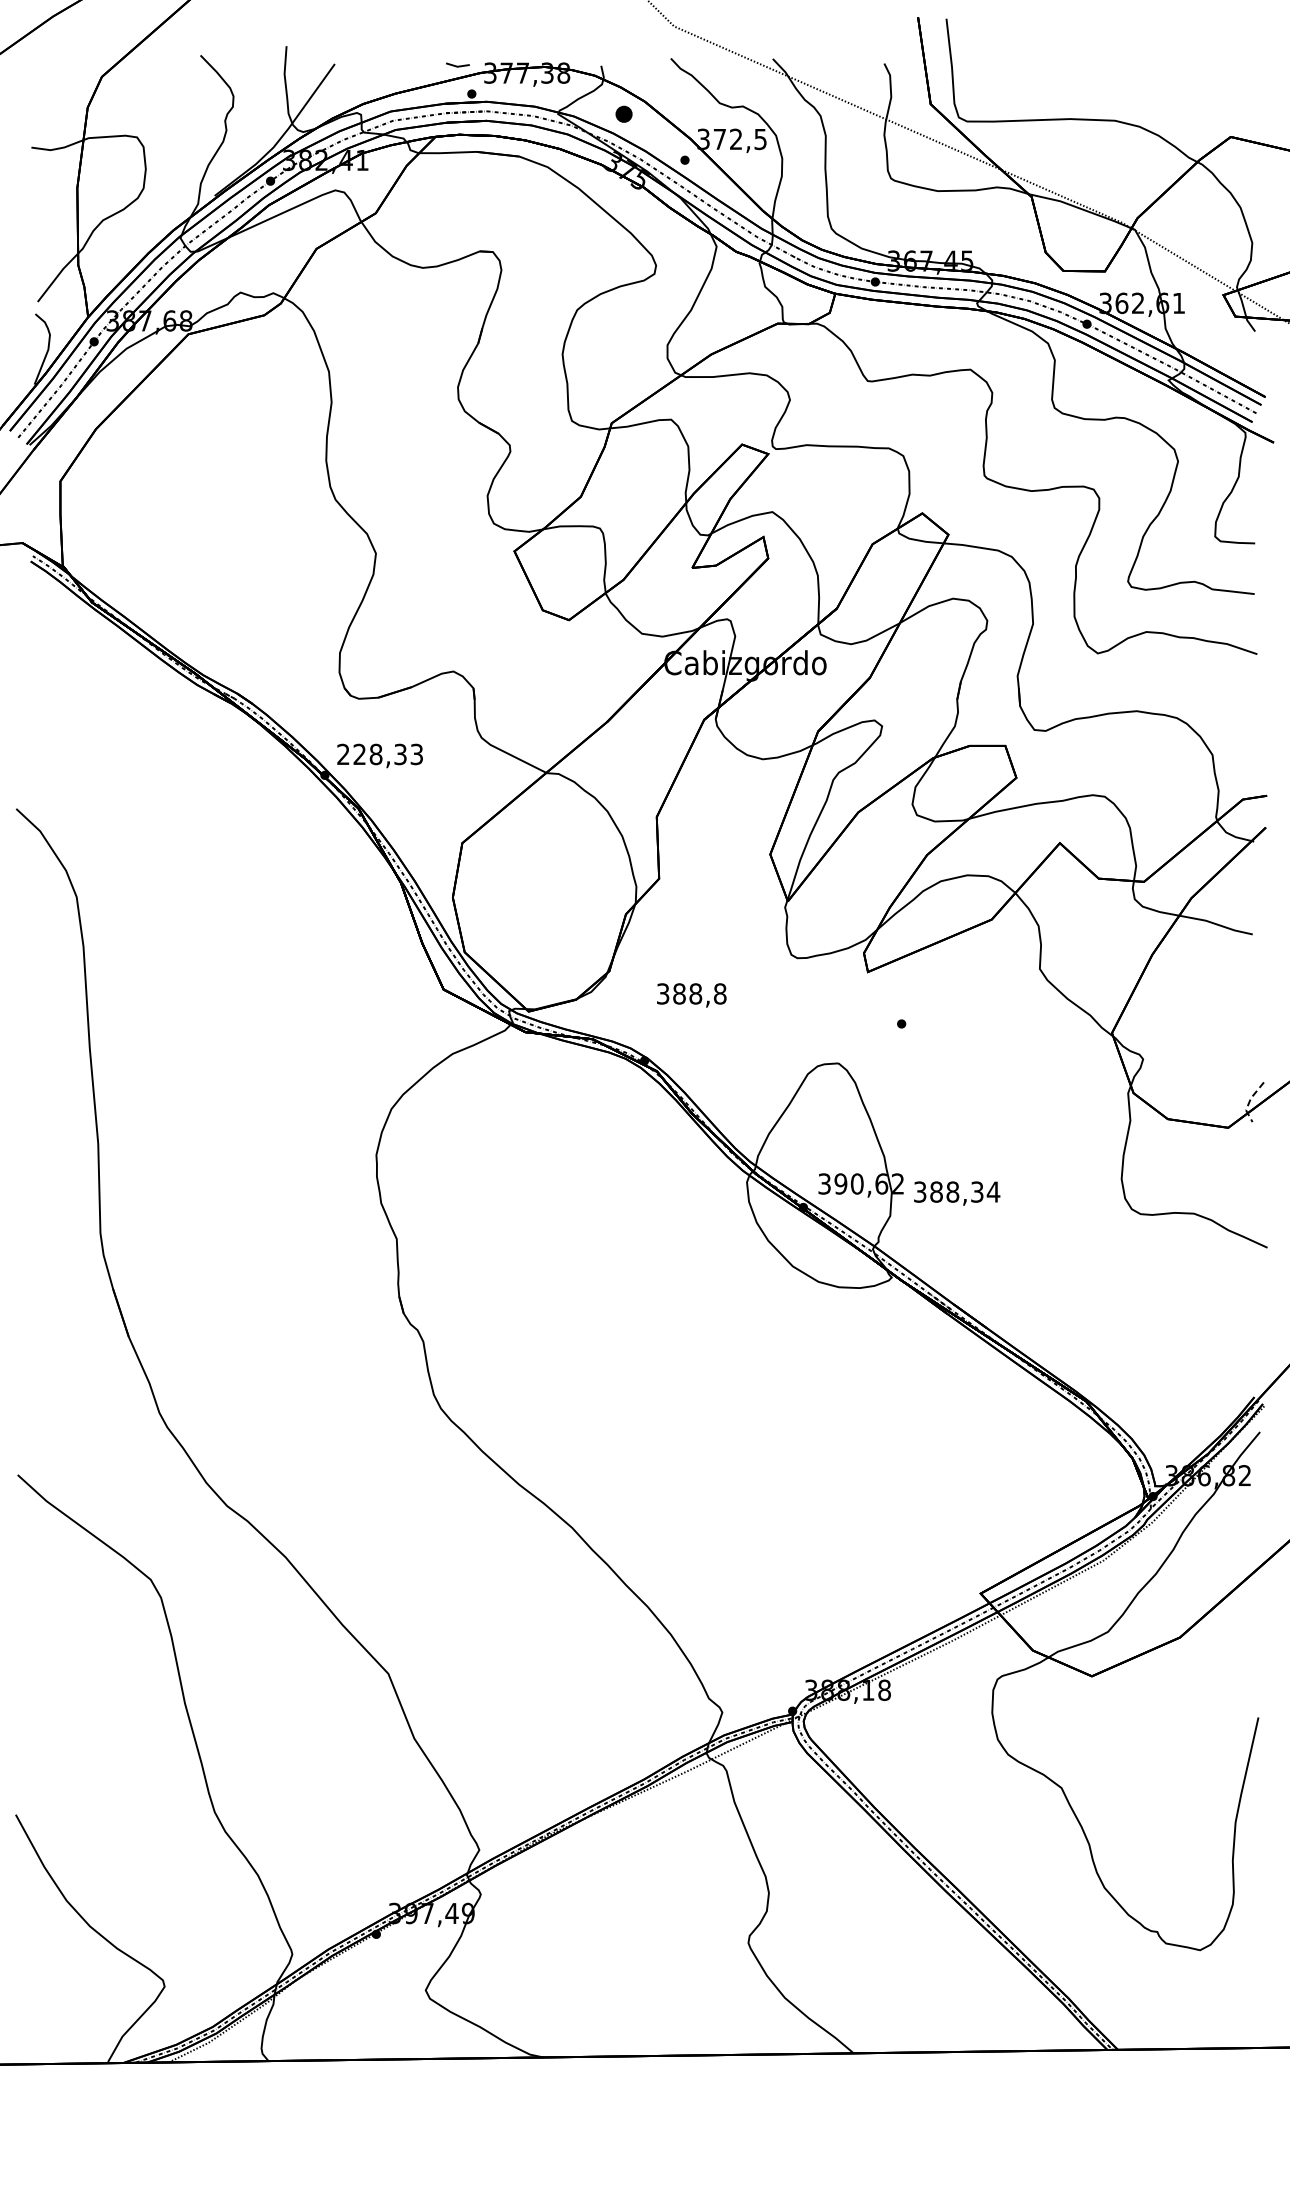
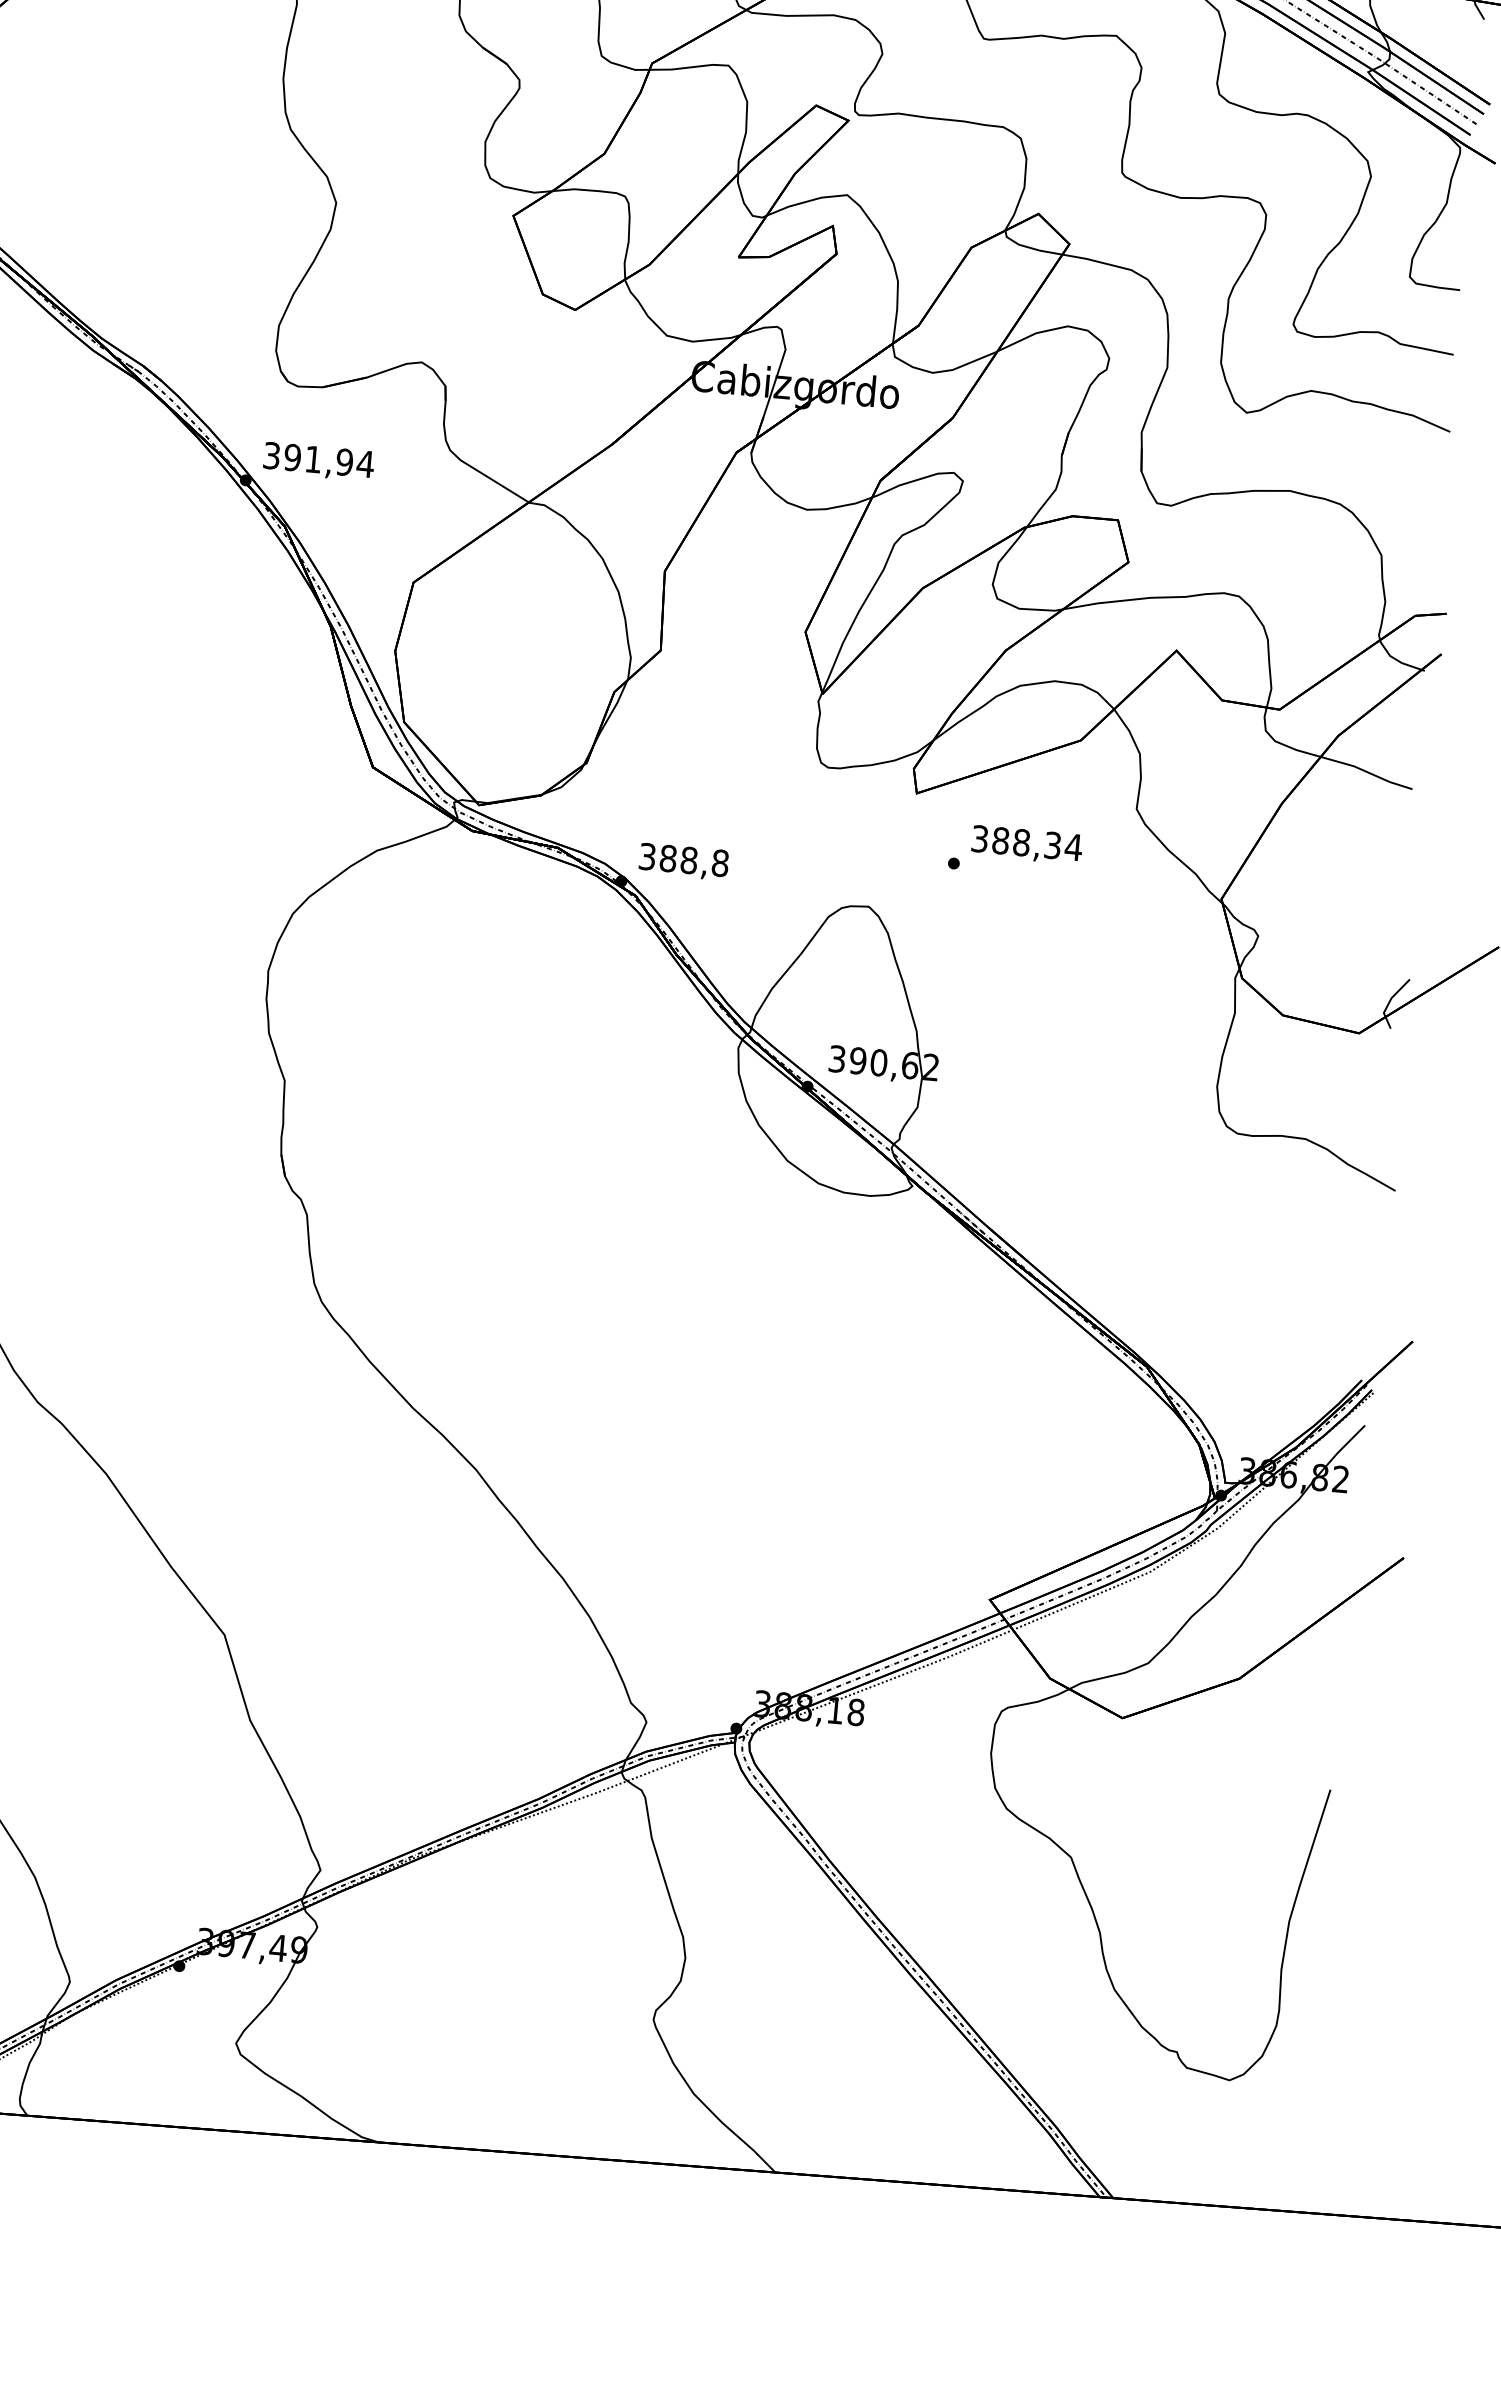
text: (380, 754) -> (319, 460), 228,33 -> 391,94
text: (691, 995) -> (683, 861), moved
line: (1249, 1101) -> (1389, 1002), dashed -> solid
text: (957, 1193) -> (1027, 845), moved

